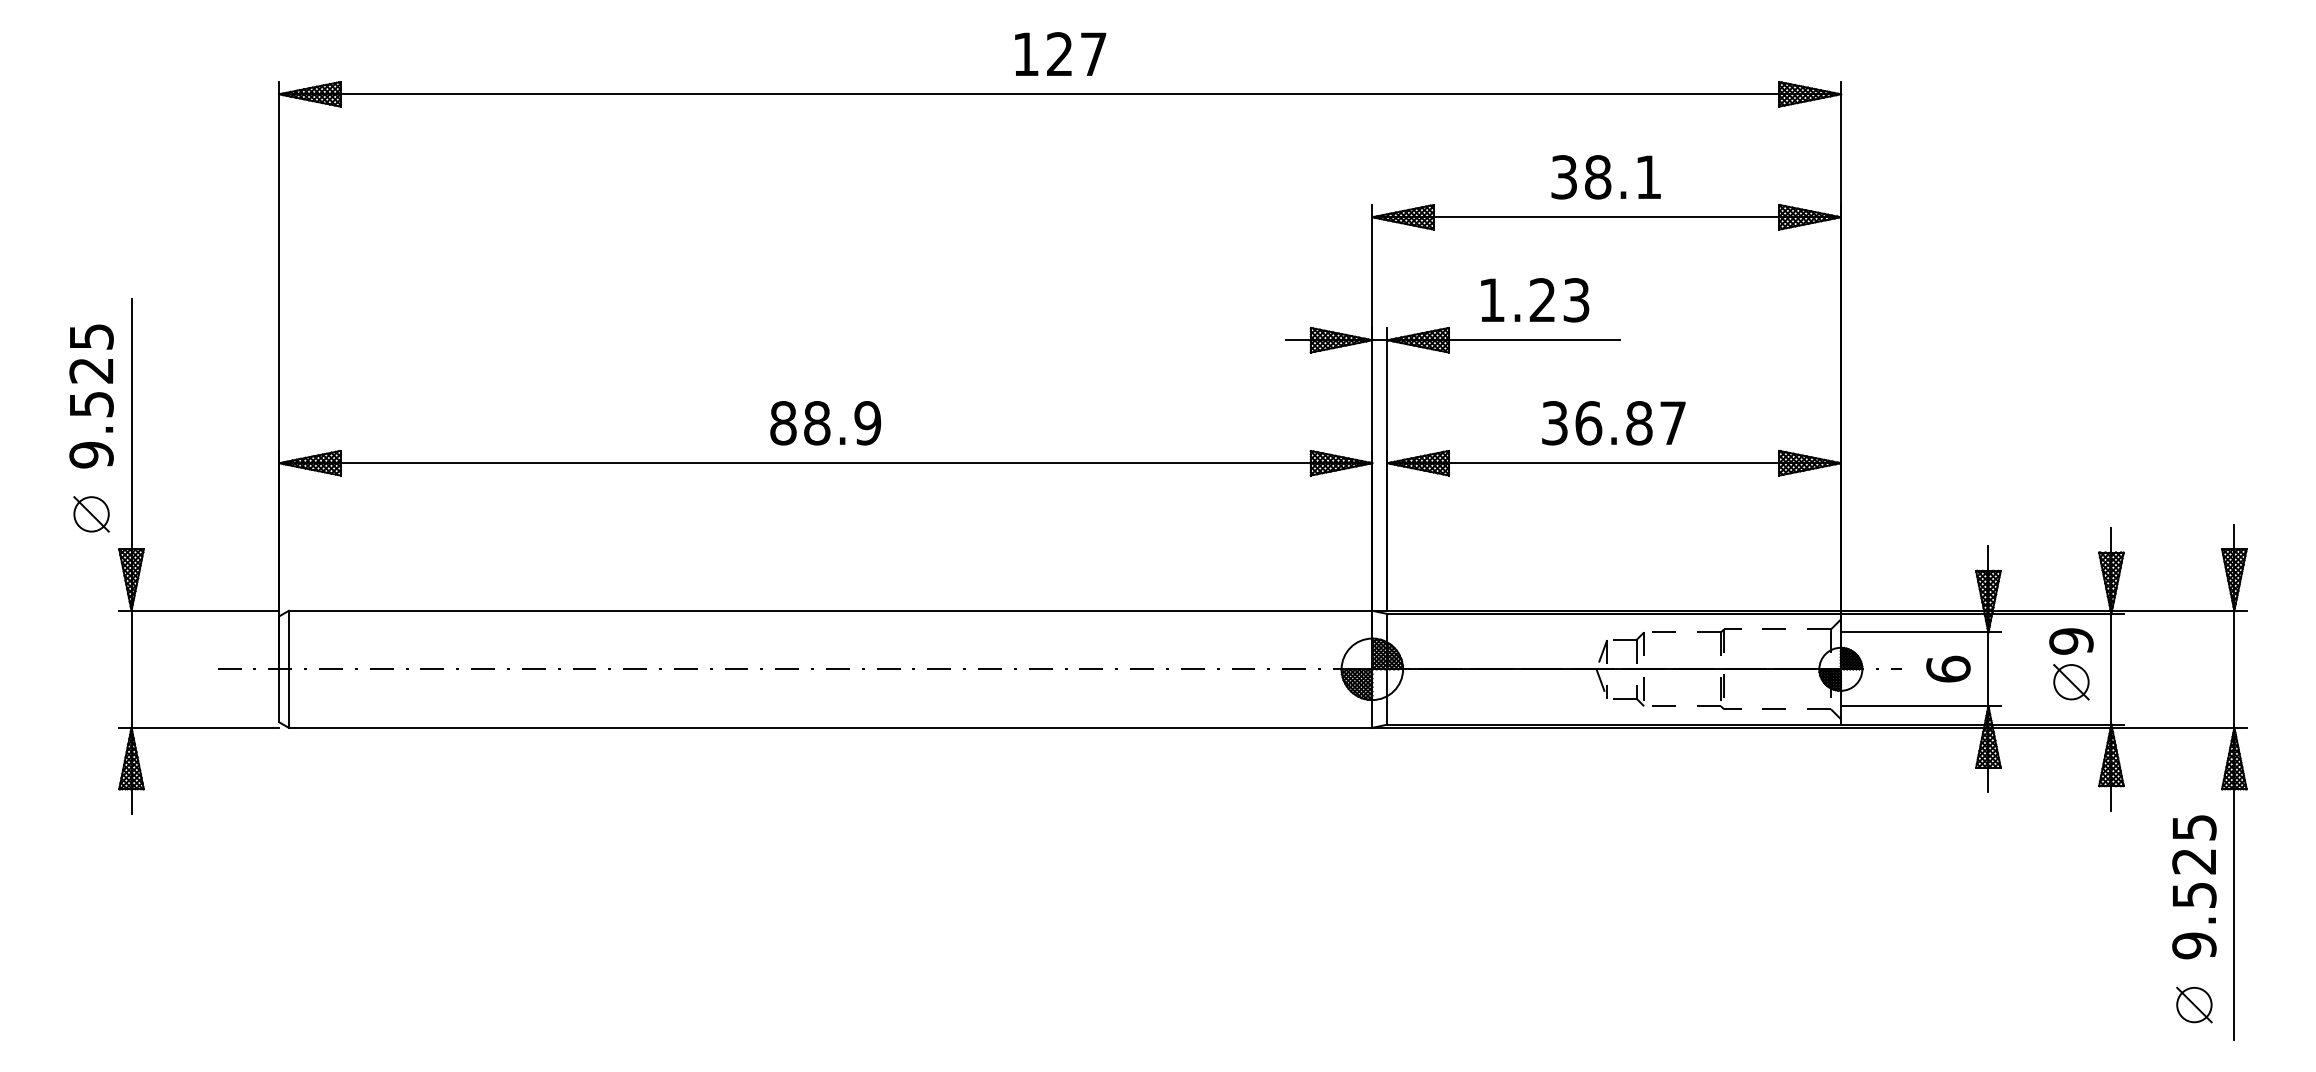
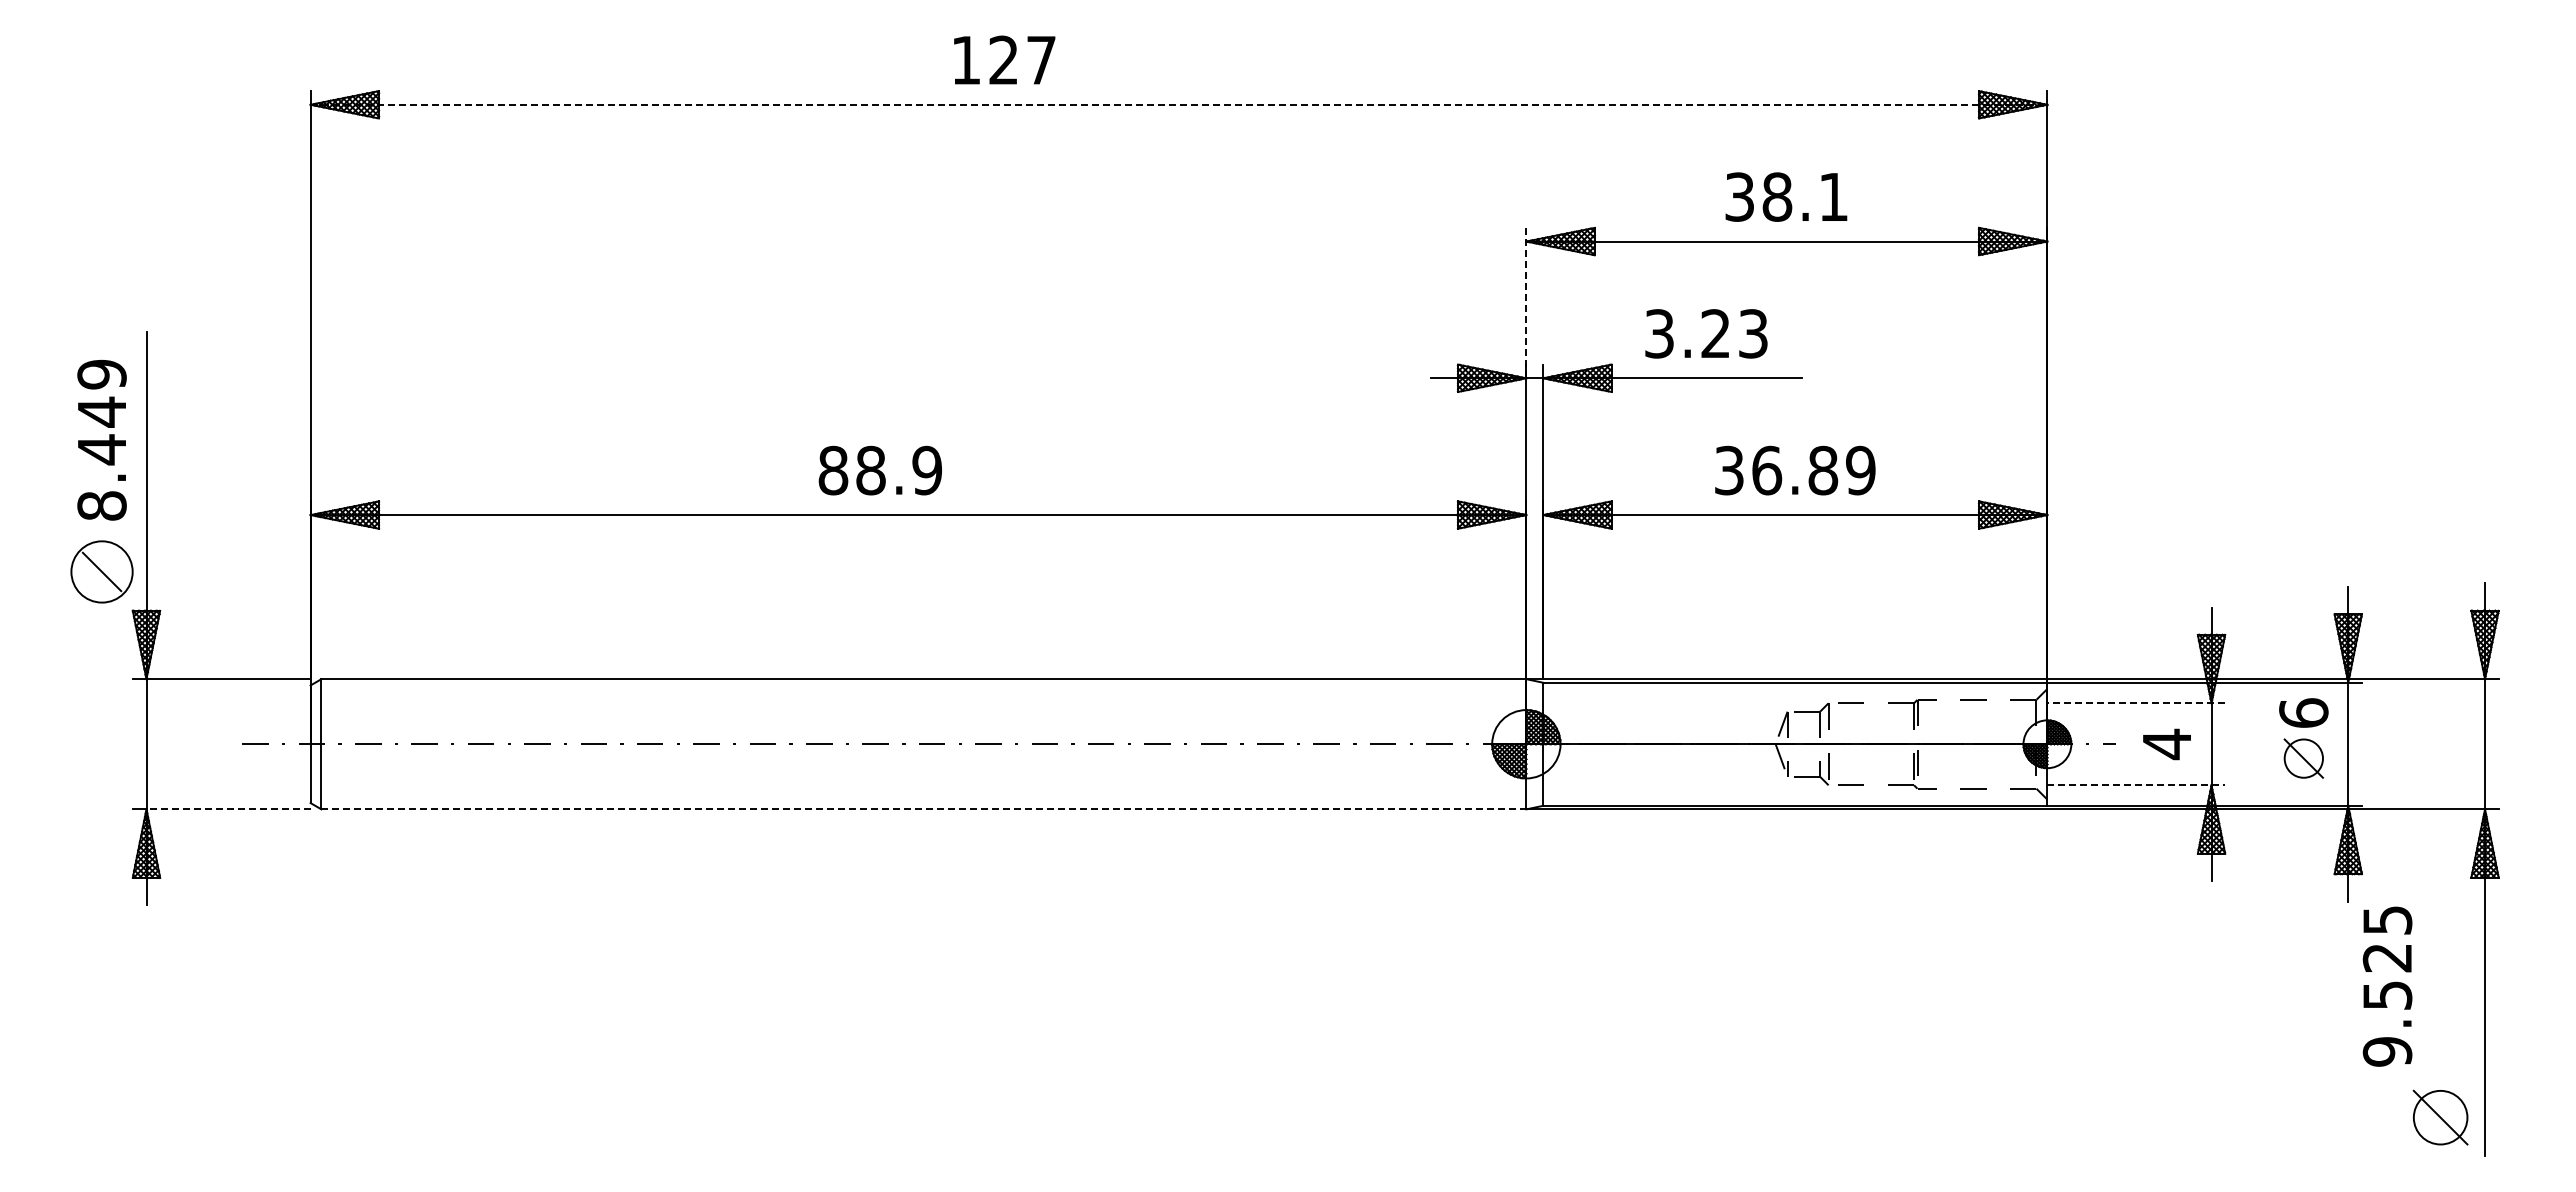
text: (1060, 53) -> (1004, 59), moved
line: (1060, 94) -> (1179, 104), solid -> dashed
line: (1372, 272) -> (1526, 302), solid -> dashed
text: (1492, 299) -> (1659, 333), 1.23 -> 3.23
text: (91, 395) -> (101, 439), 9.525 -> 8.449
text: (824, 423) -> (879, 470), moved
text: (1672, 423) -> (1860, 470), 36.87 -> 36.89
circle: (91, 513) -> (101, 571), size x1.6
line: (1920, 632) -> (2136, 703), solid -> dashed
text: (2071, 641) -> (2303, 713), 9 -> 6
text: (1947, 669) -> (2166, 744), 6 -> 4
line: (1920, 706) -> (2136, 785), solid -> dashed
line: (205, 727) -> (228, 809), solid -> dashed
line: (831, 727) -> (924, 809), solid -> dashed
text: (2194, 887) -> (2387, 986), moved
part: (2194, 1004) -> (2440, 1117), size x1.4

